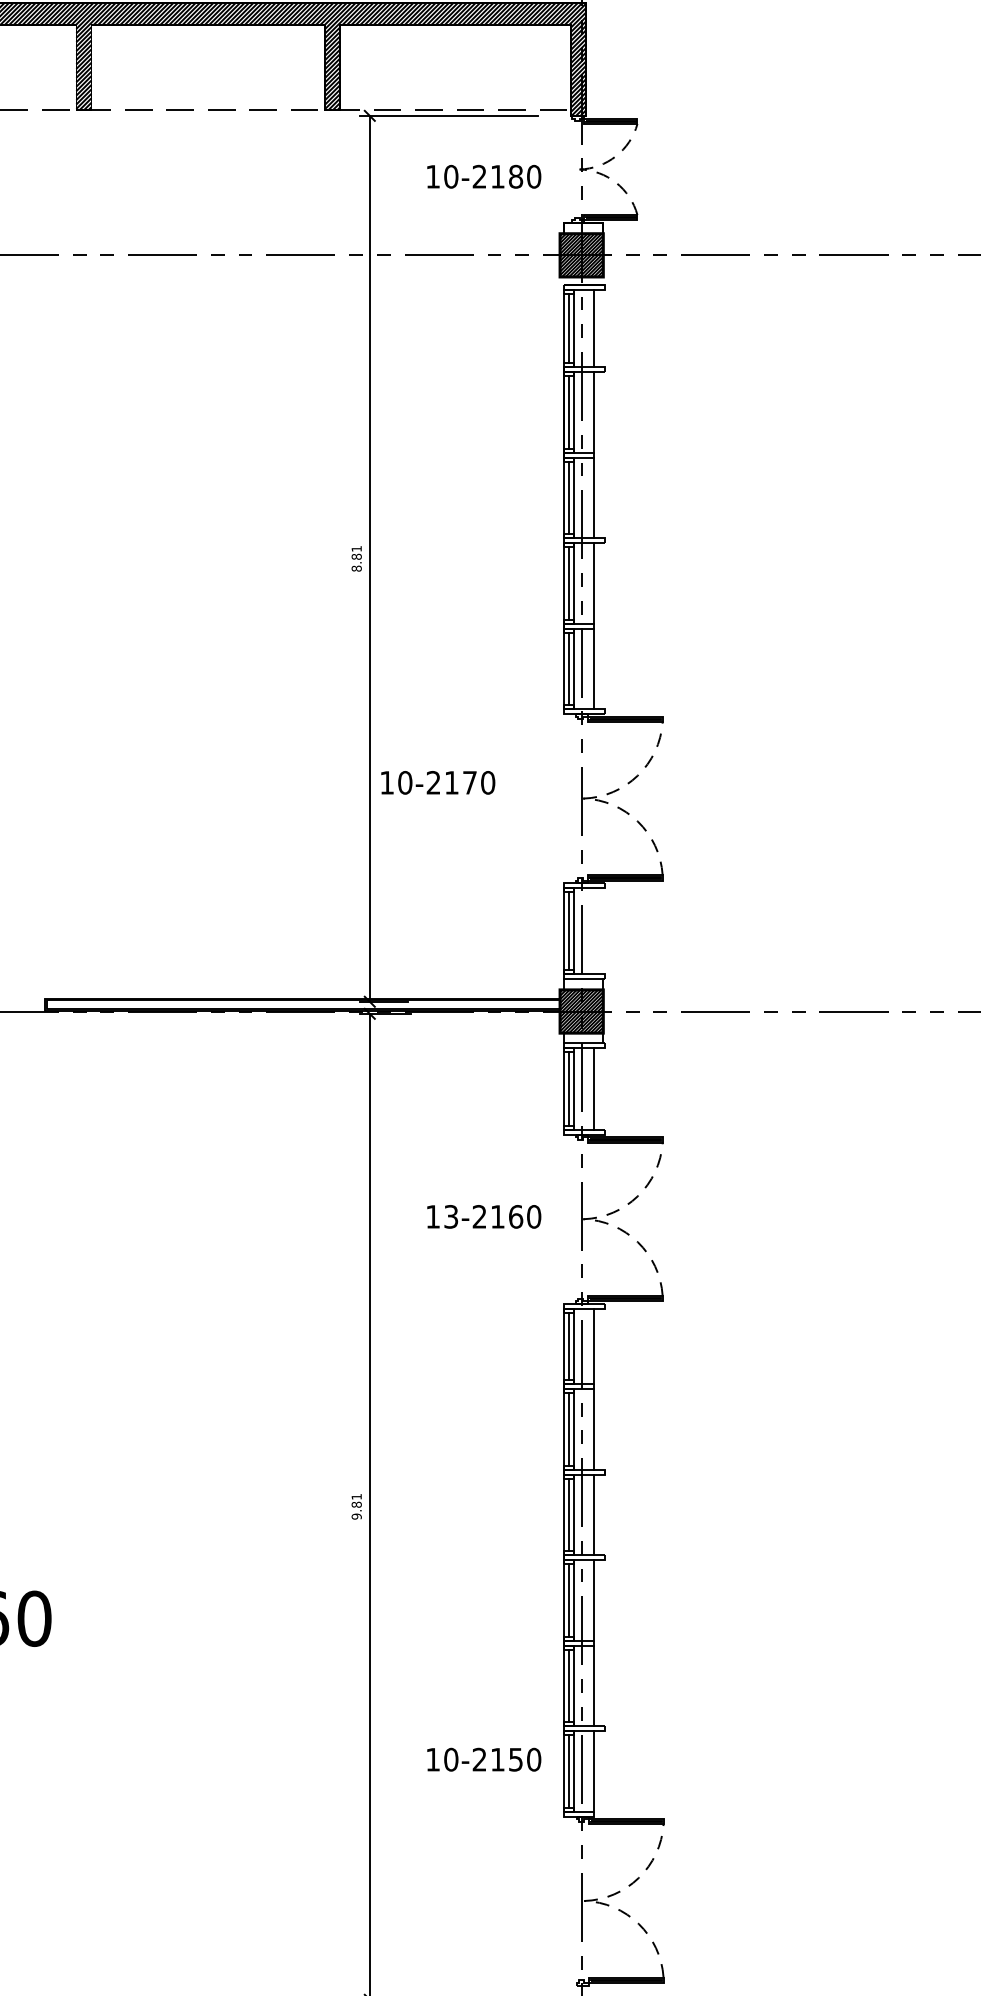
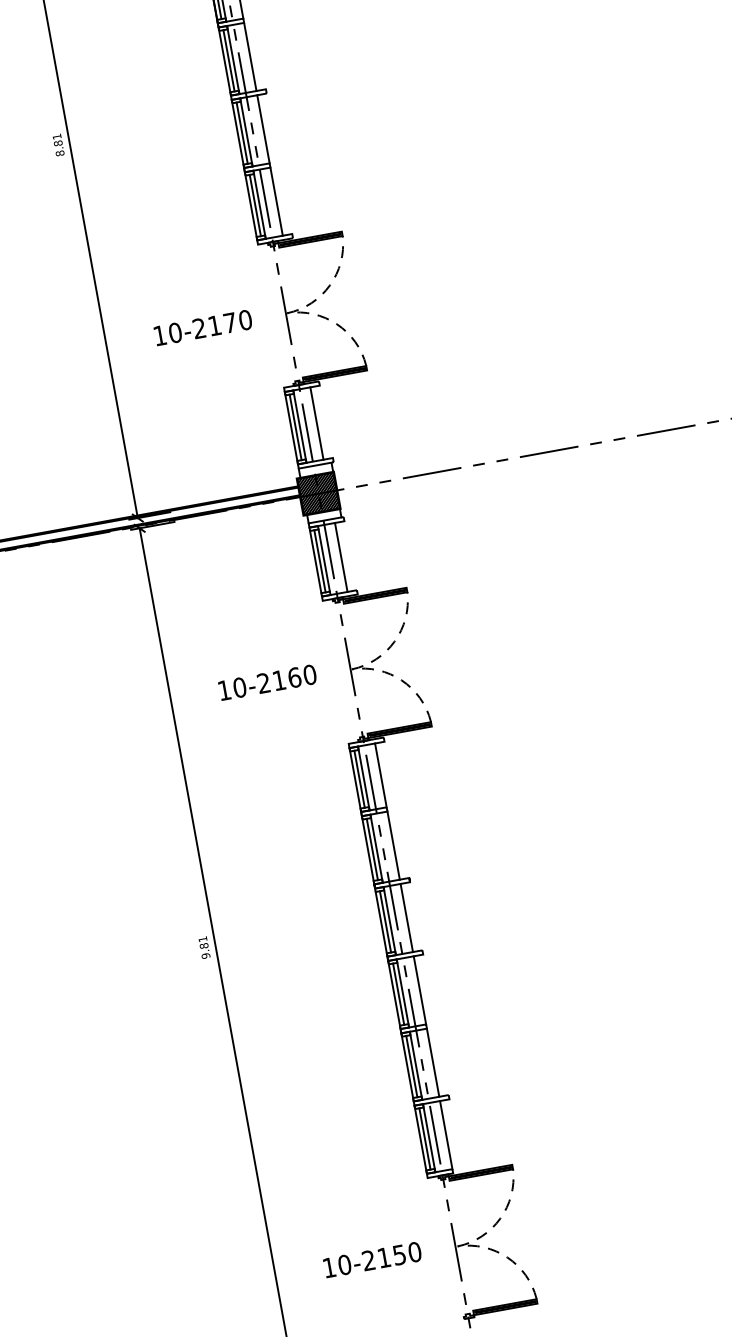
text: (438, 782) -> (203, 327), moved
line: (594, 930) -> (317, 423), added
text: (451, 1216) -> (240, 687), 13-2160 -> 10-2160
text: (484, 1759) -> (372, 1259), moved

